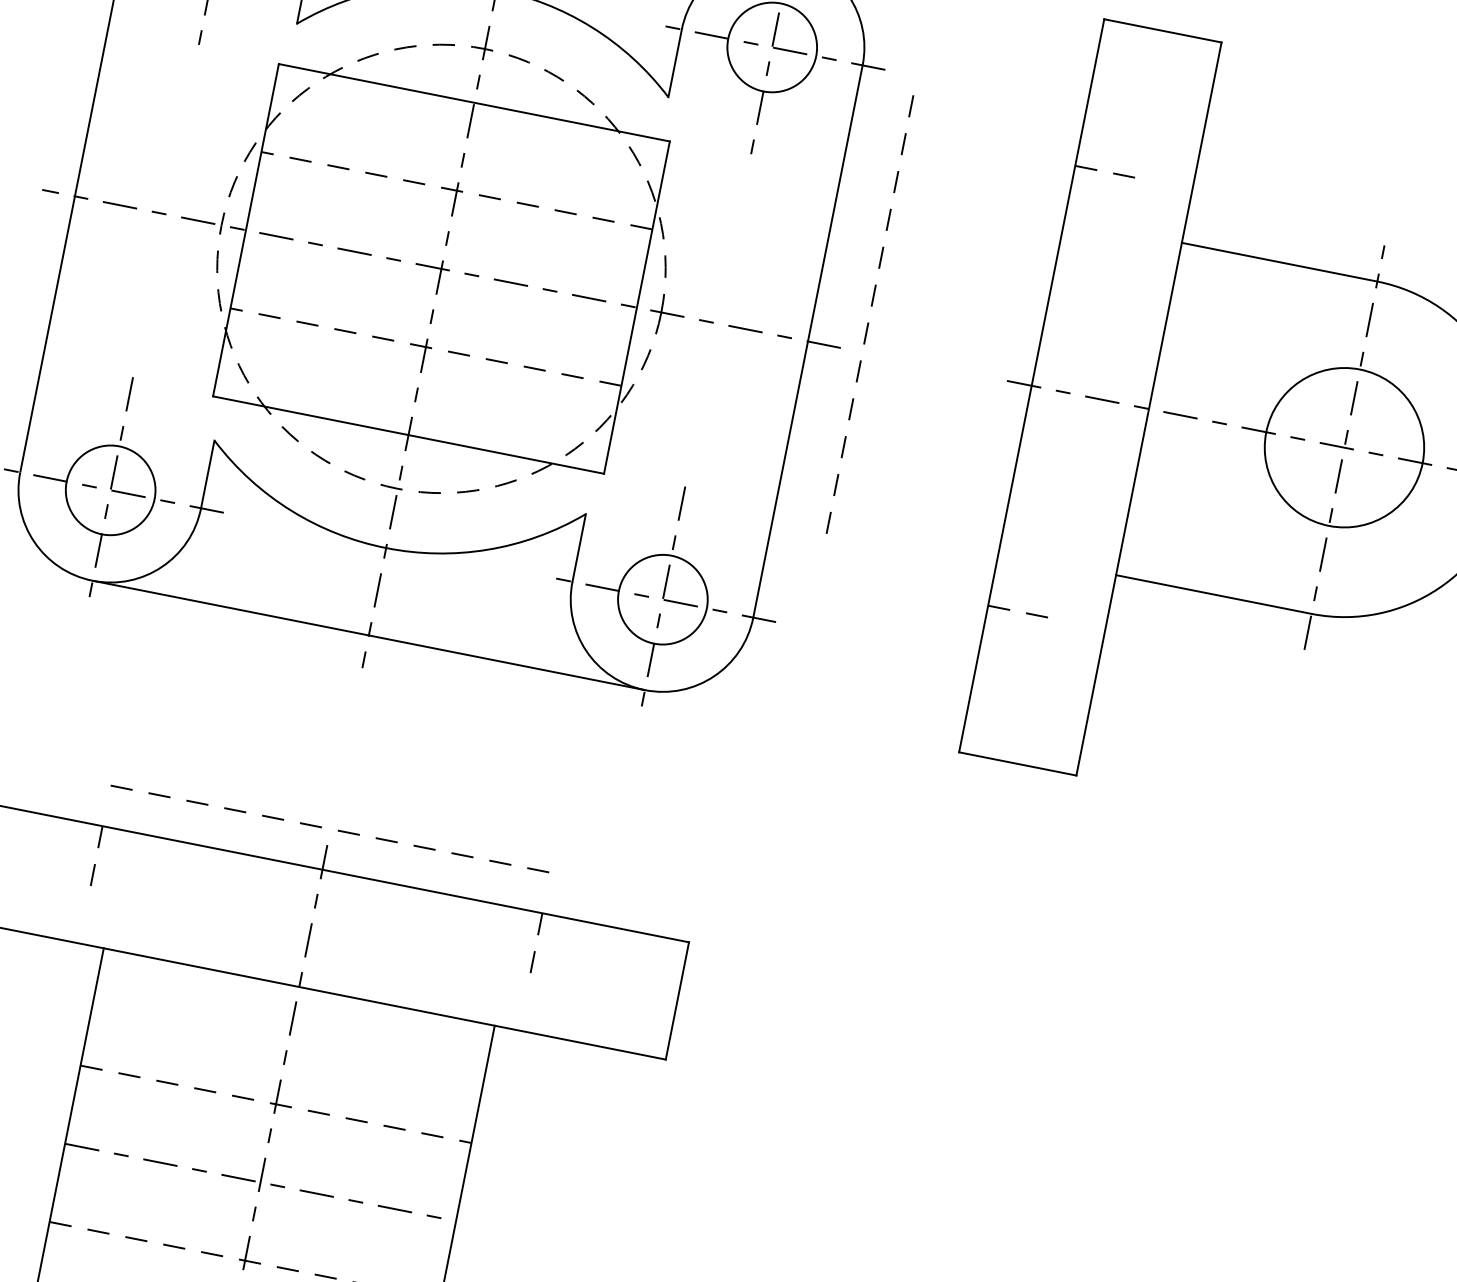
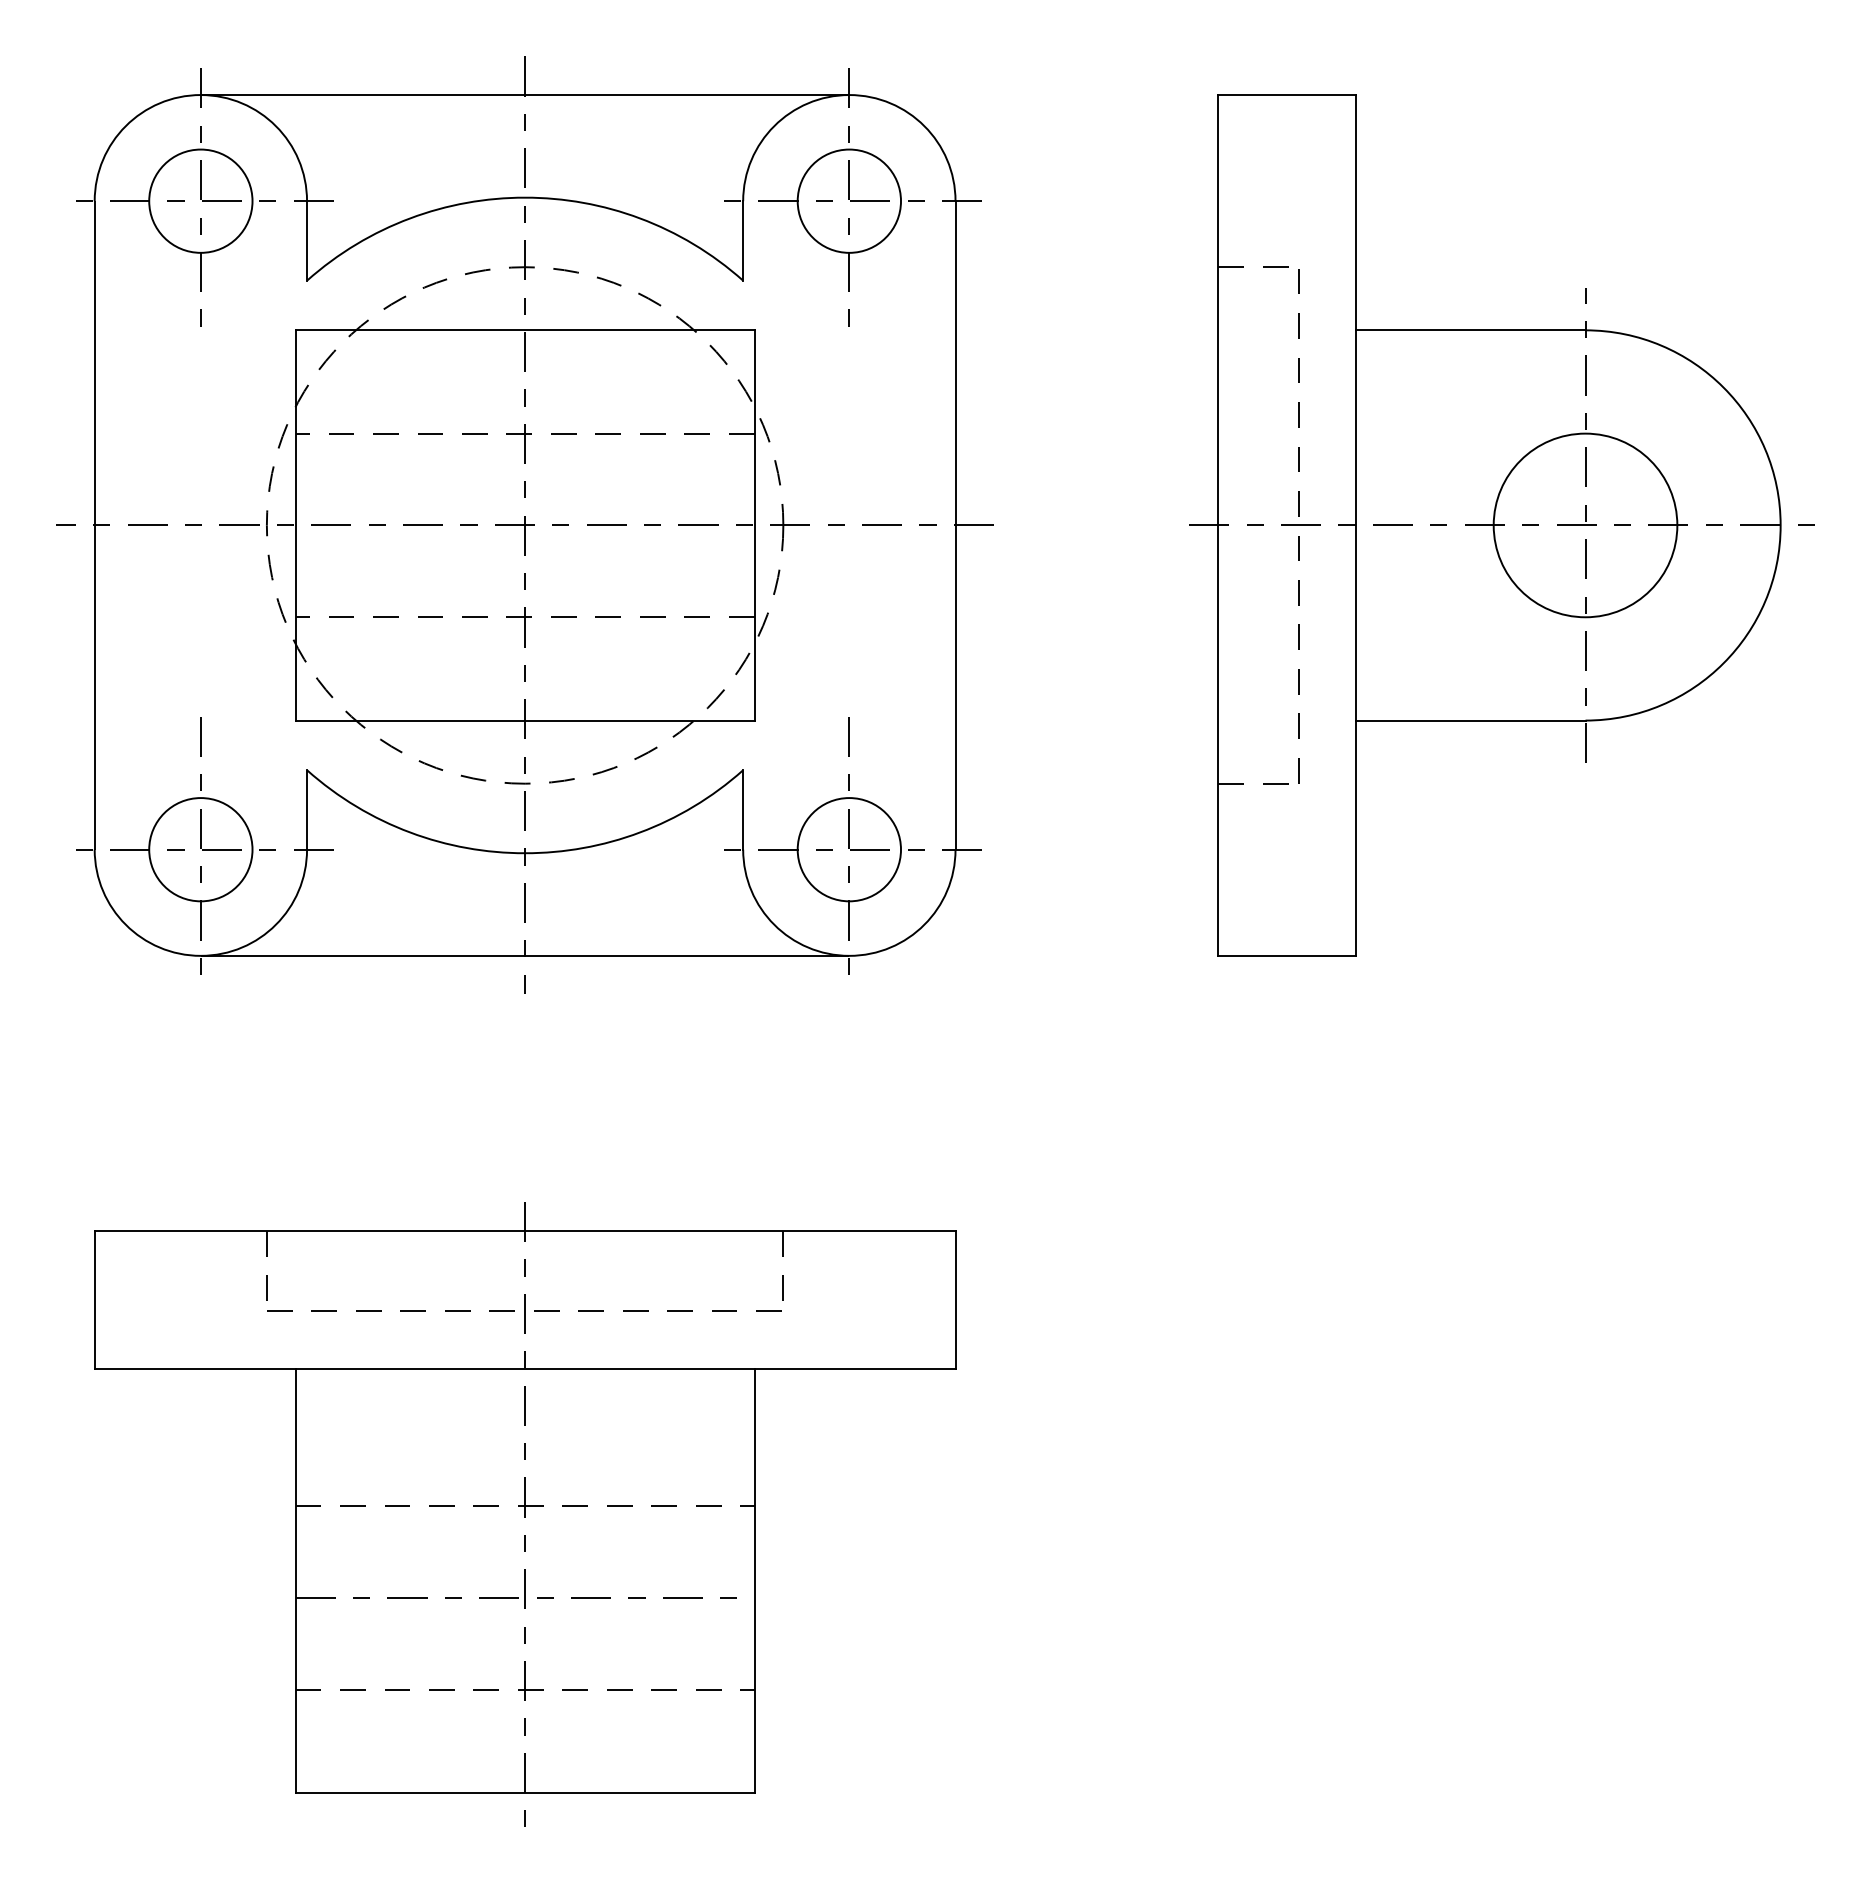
line: (871, 306) -> (1298, 516), moved
line: (321, 826) -> (514, 1310), moved

